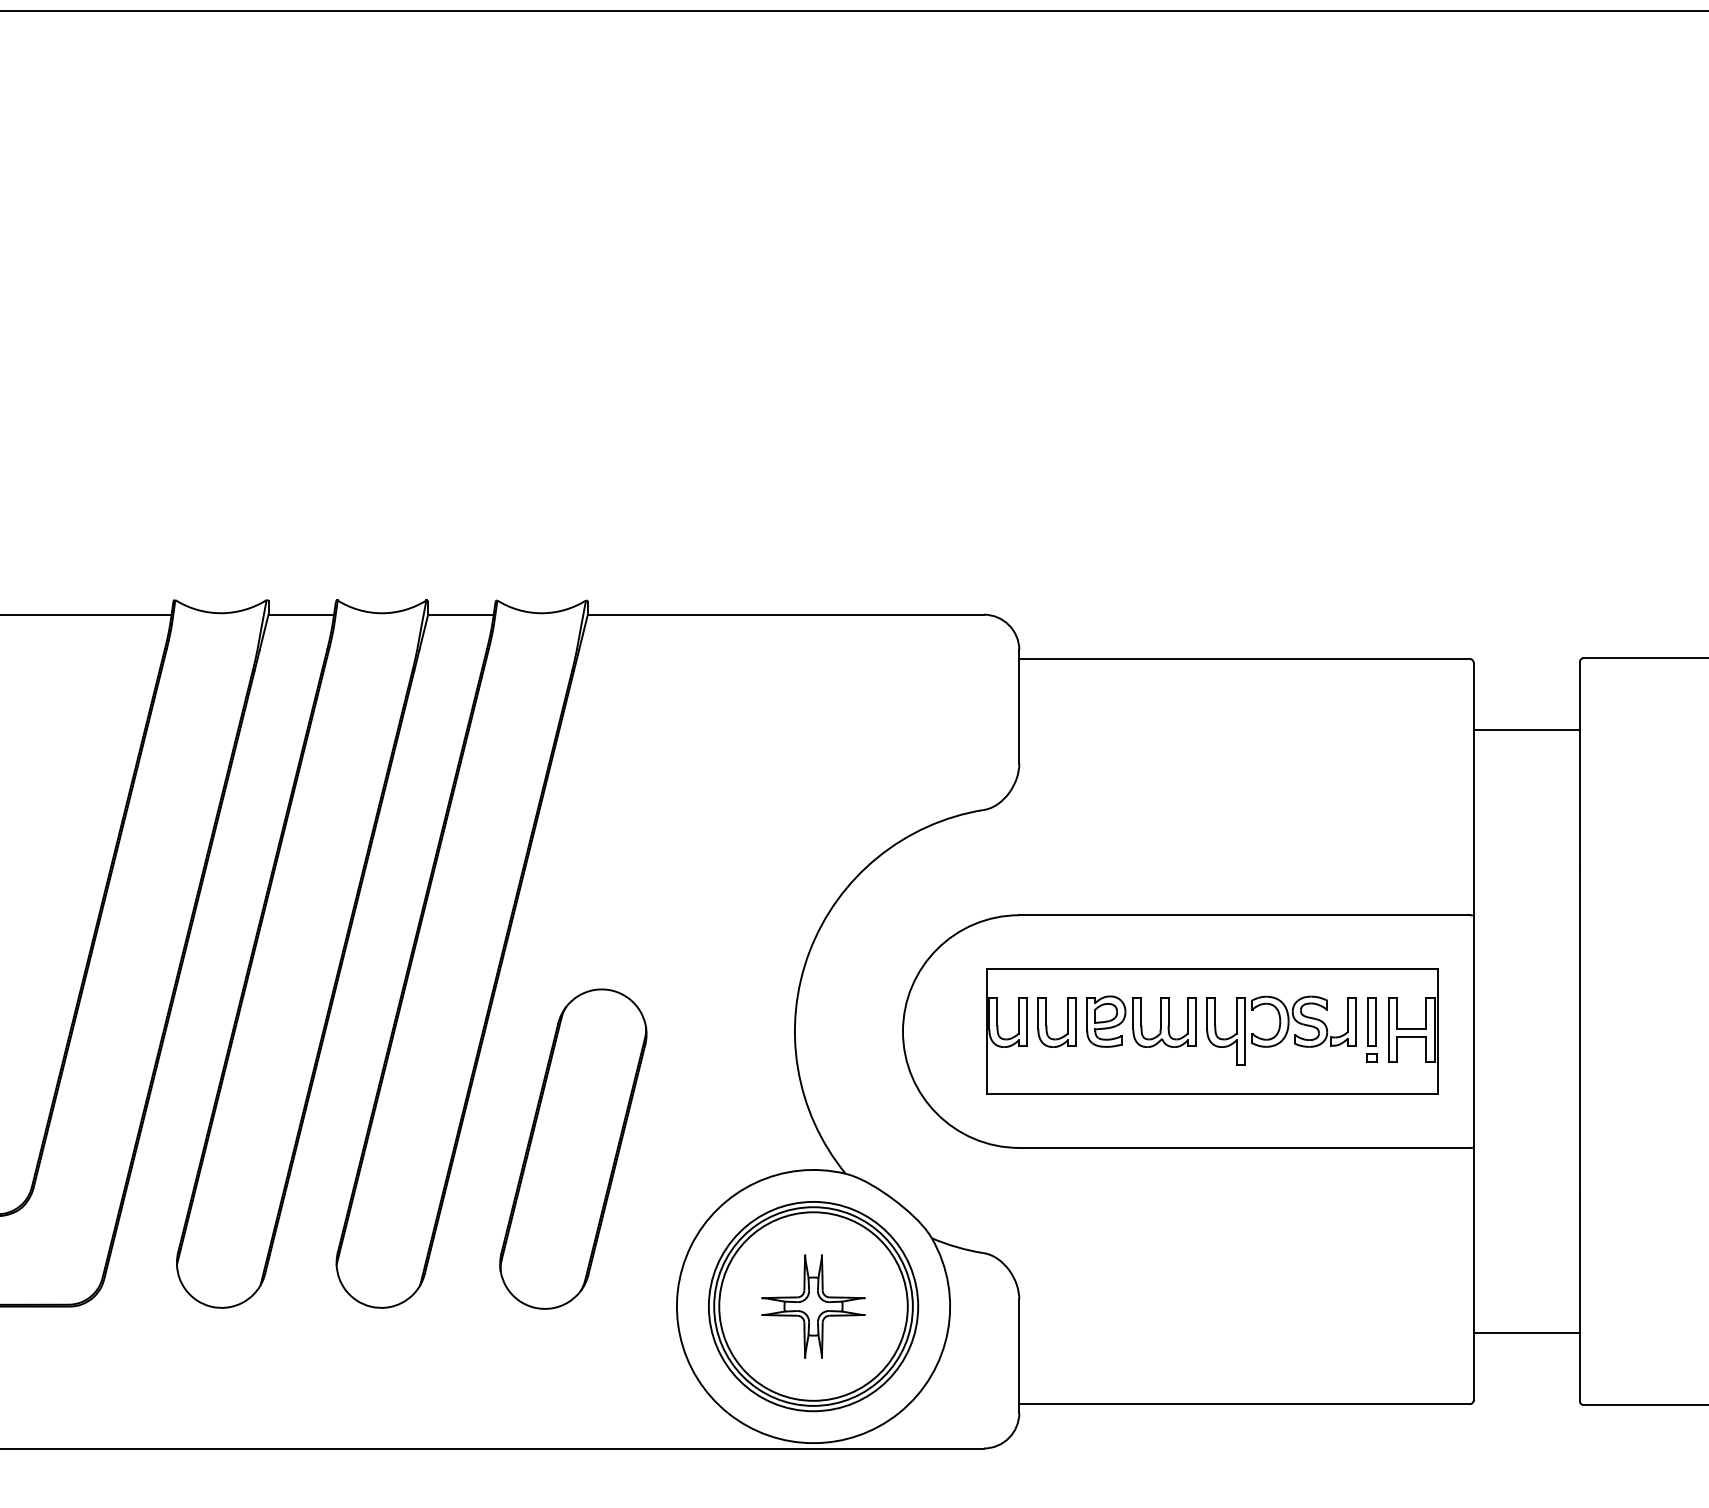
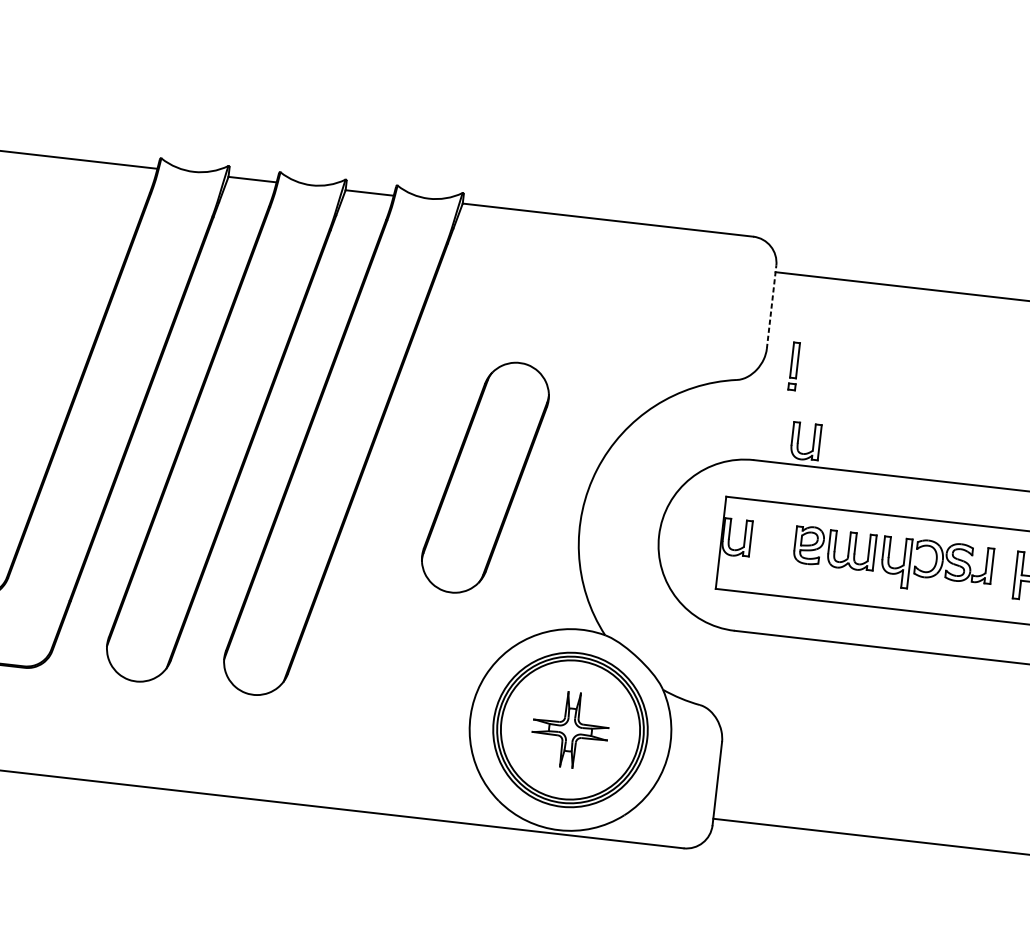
line: (1019, 706) -> (771, 307), solid -> dashed
part: (1047, 1025) -> (798, 443), moved
part: (1371, 1029) -> (794, 366), moved
part: (573, 1148) -> (485, 477), moved

